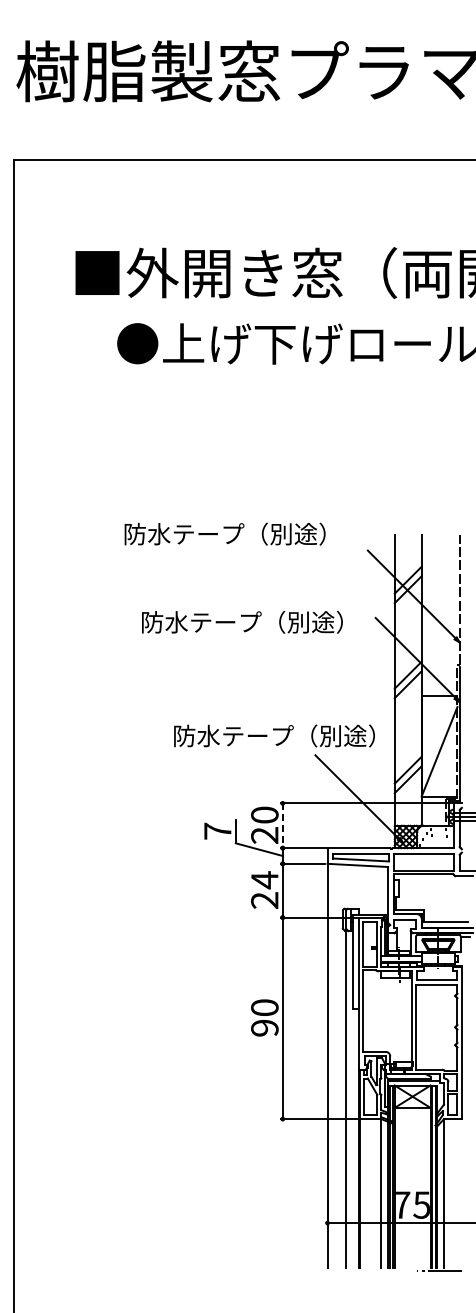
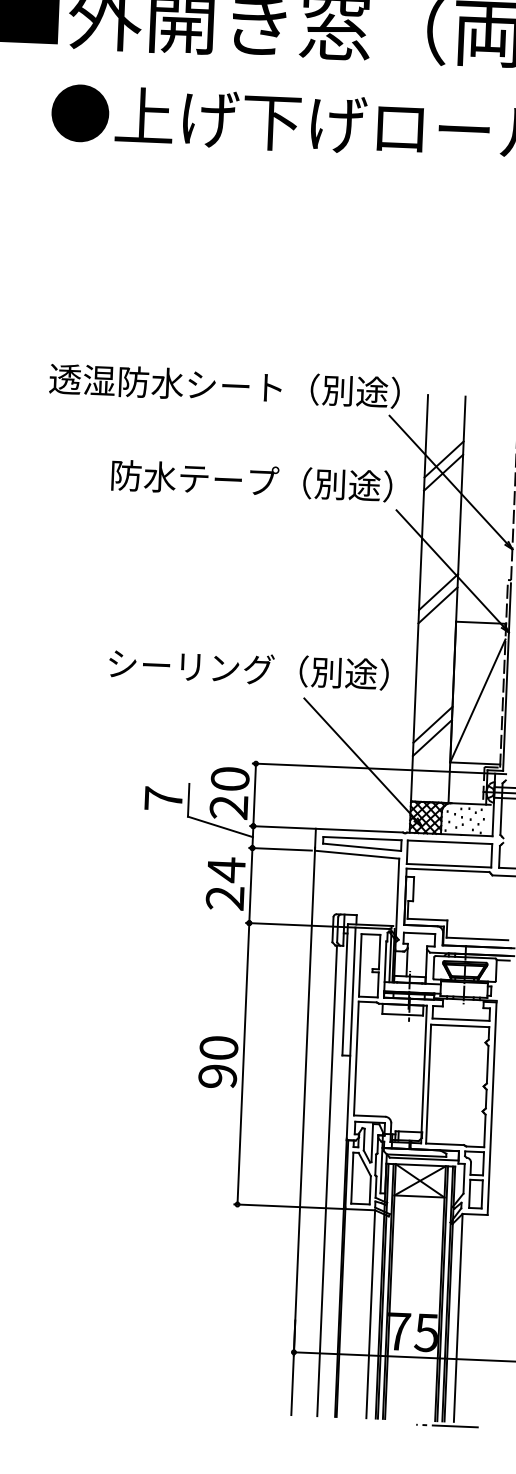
text: (248, 533) -> (223, 384), 防水テープ（別途） -> 透湿防水シート（別途）
text: (242, 622) -> (252, 481), moved
text: (233, 735) -> (191, 666), 防水テープ（別途） -> シーリング（別途）
line: (282, 826) -> (254, 795), dashed -> solid

